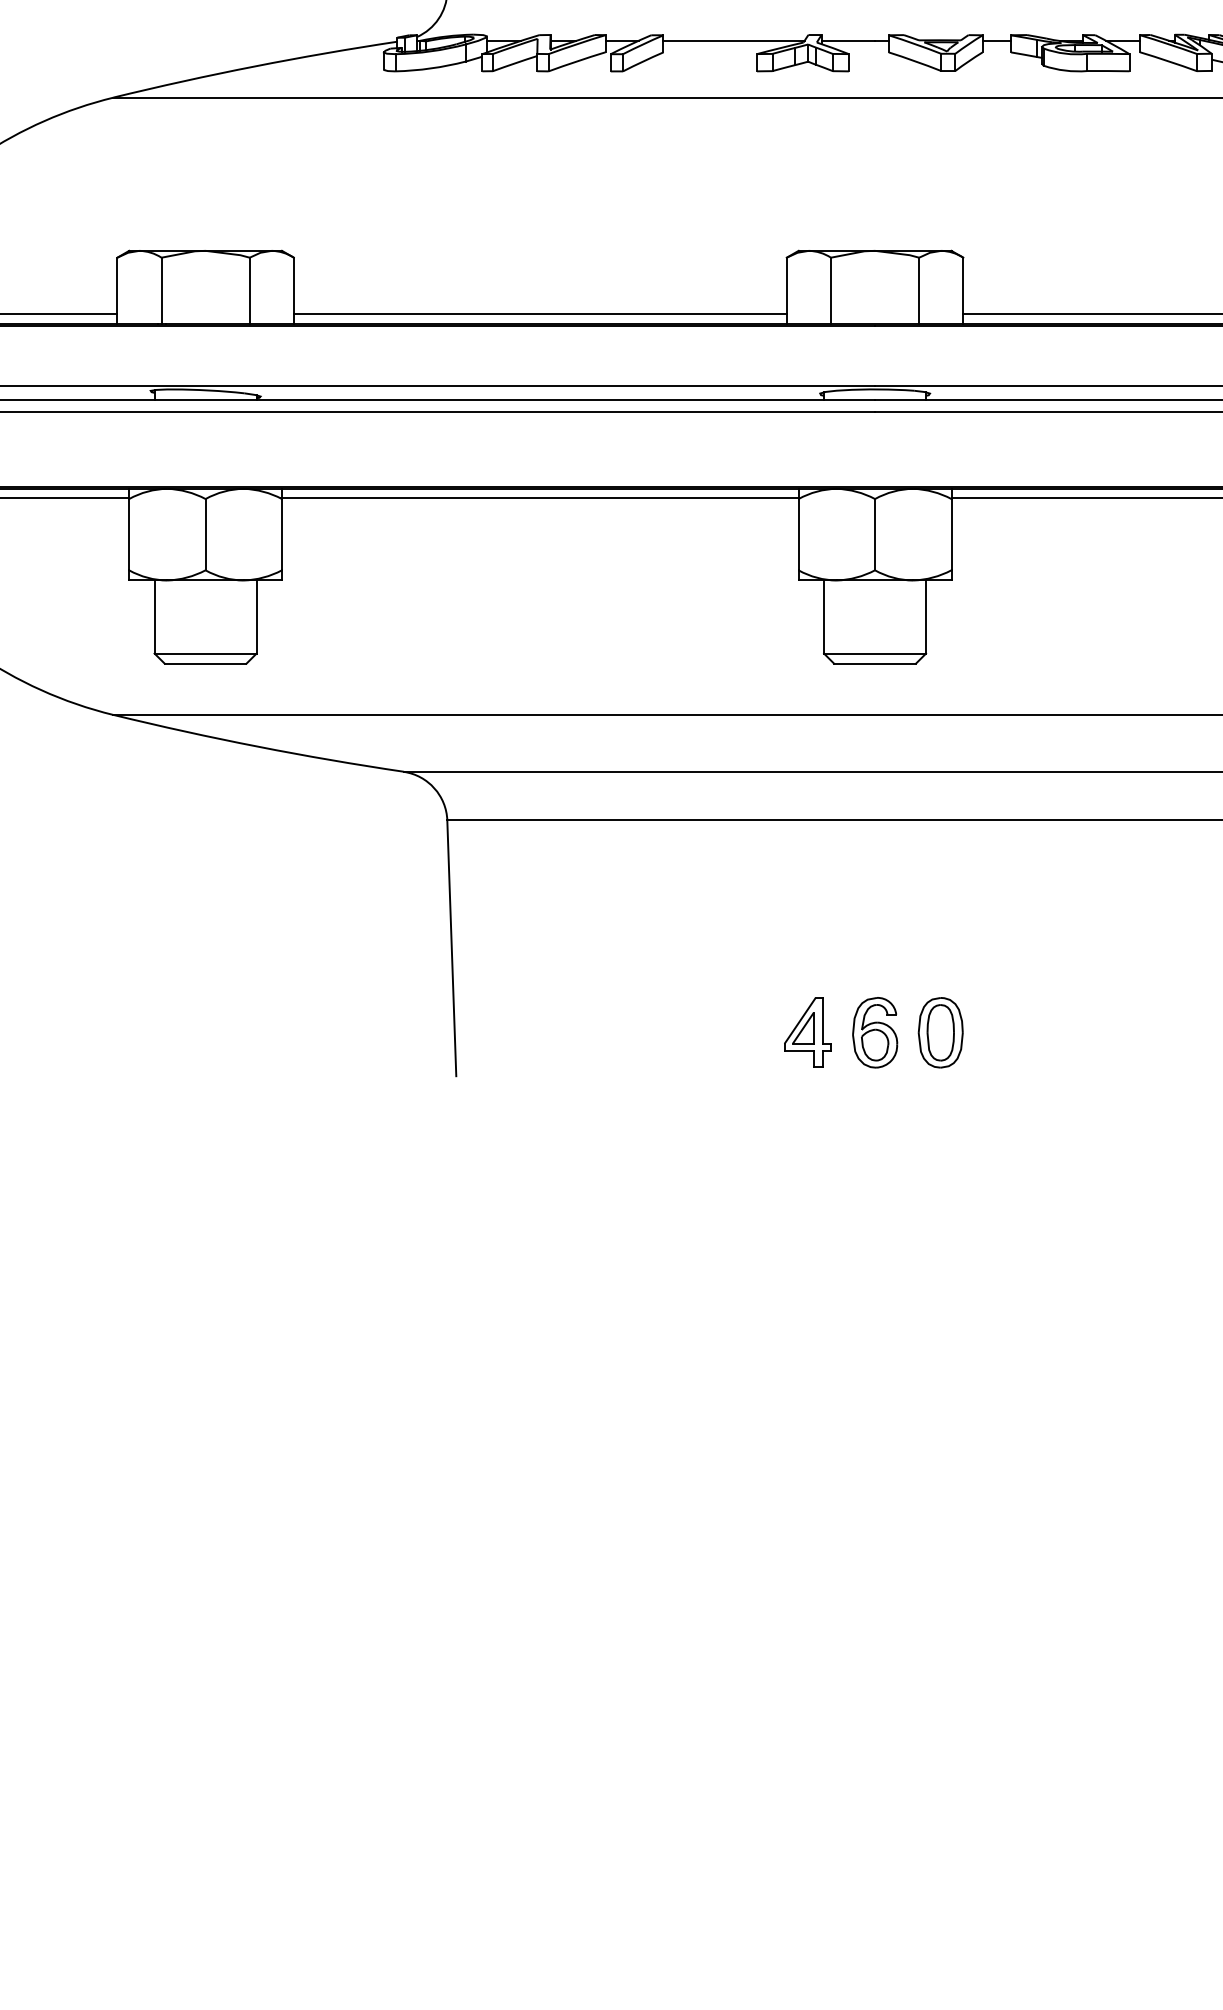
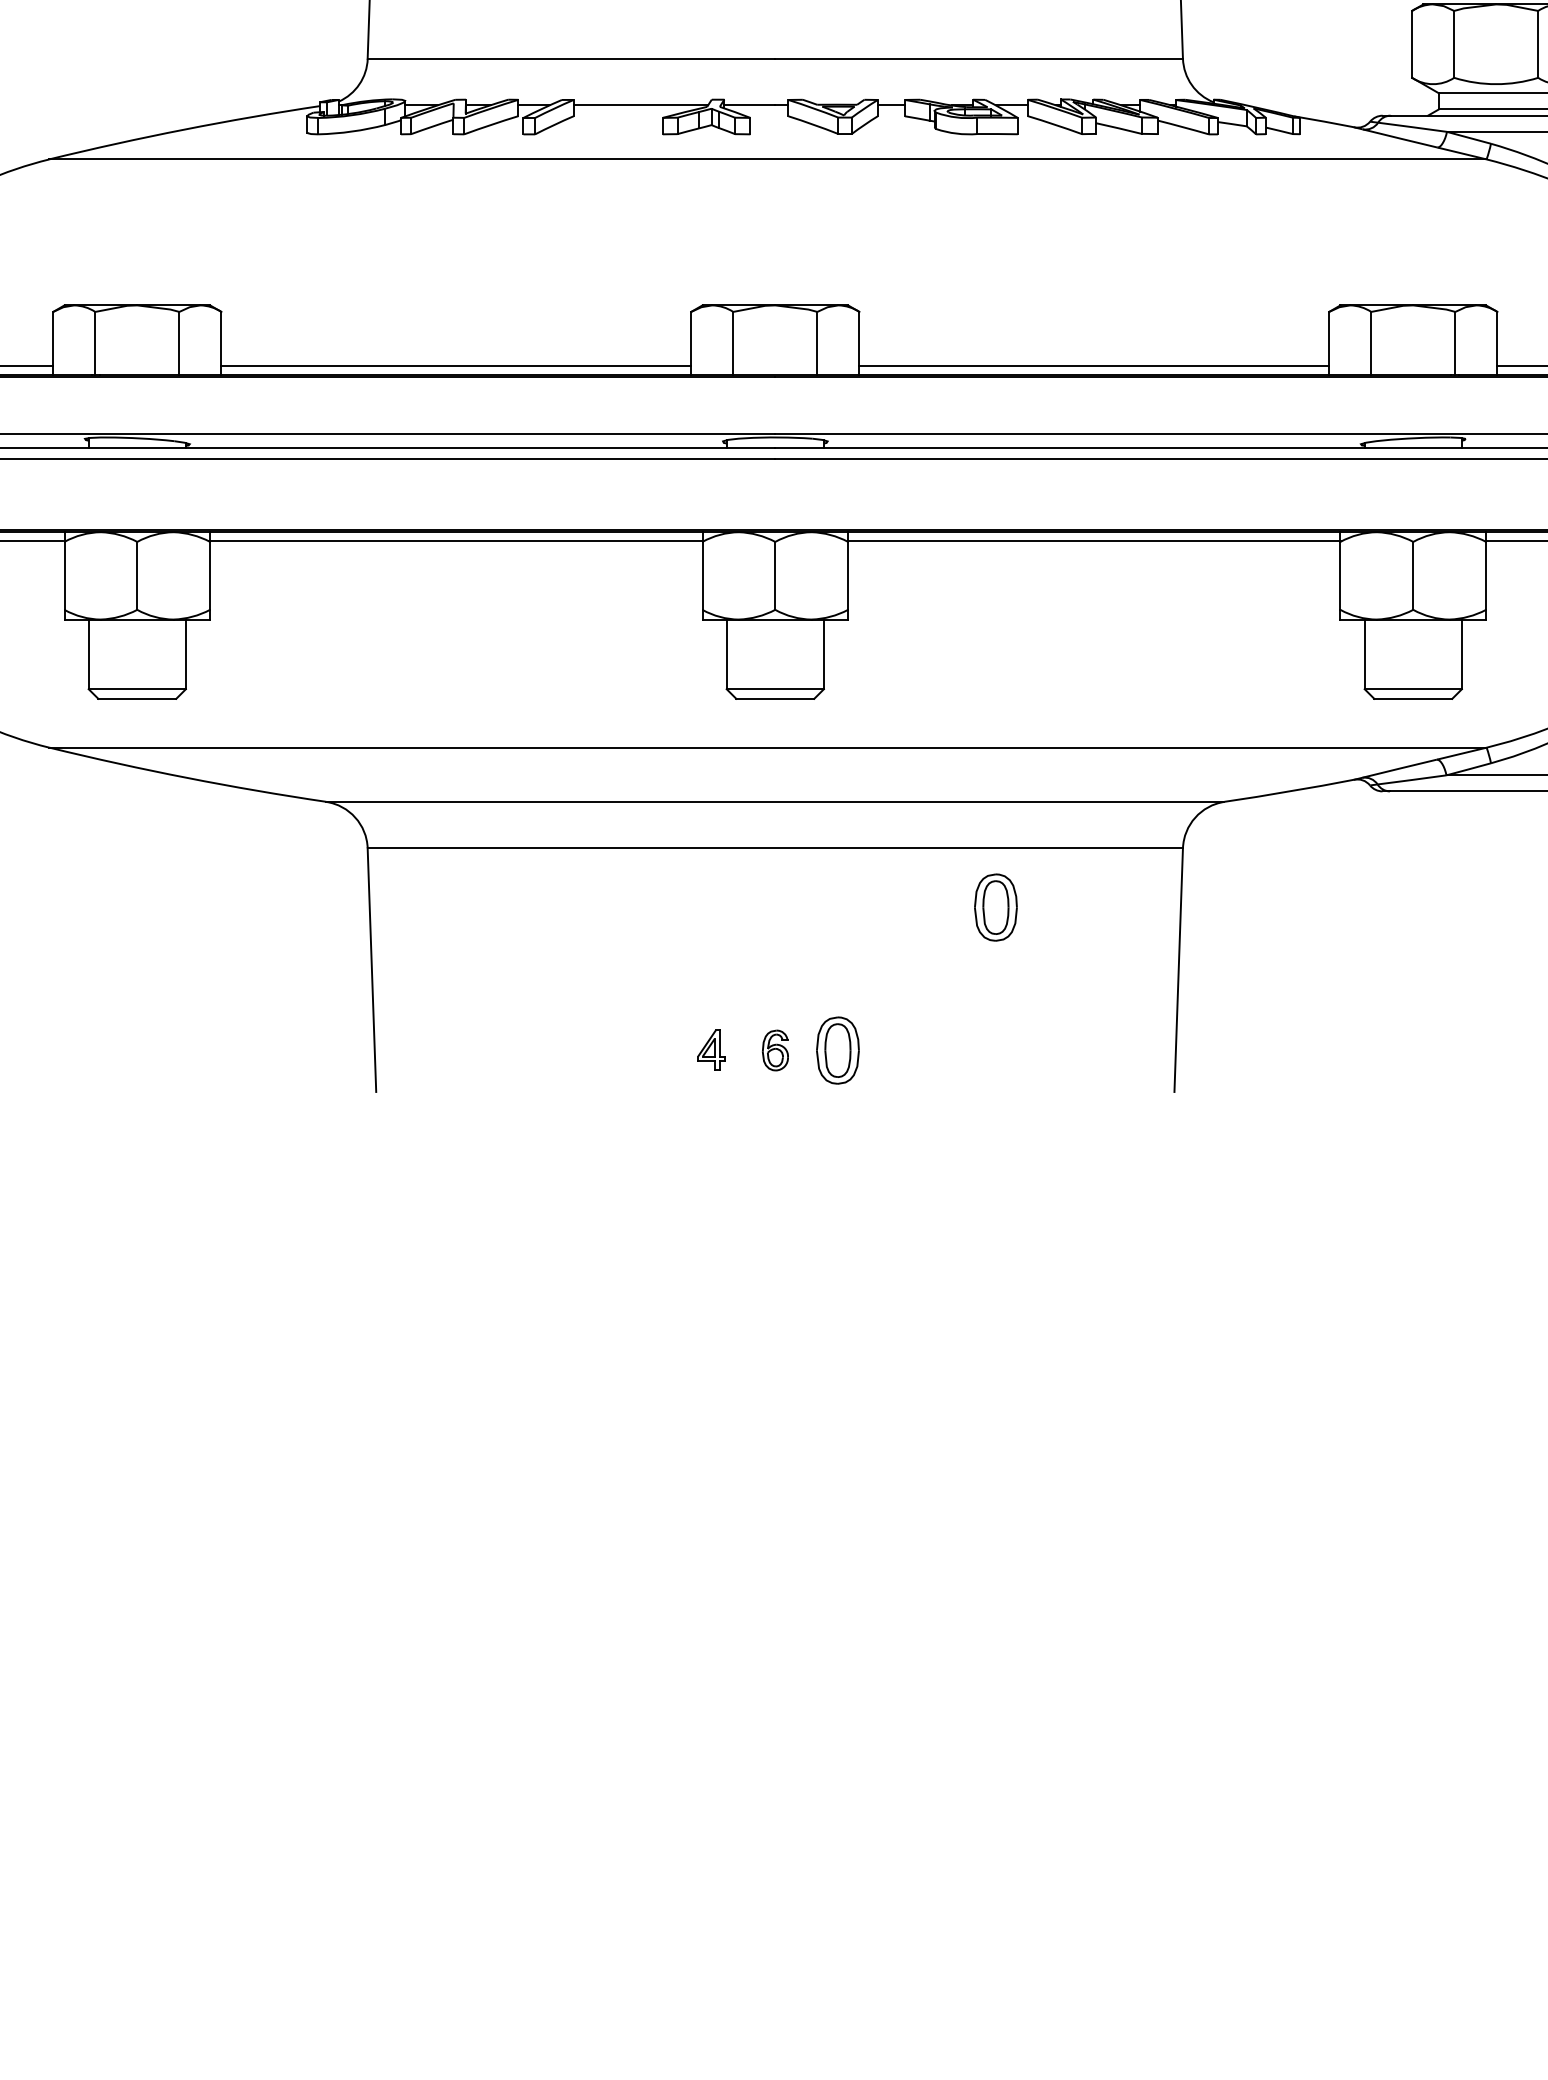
part: (1106, 882) -> (995, 907), added
part: (808, 1031) -> (711, 1049), size x0.6
part: (875, 1032) -> (775, 1050), size x0.6

